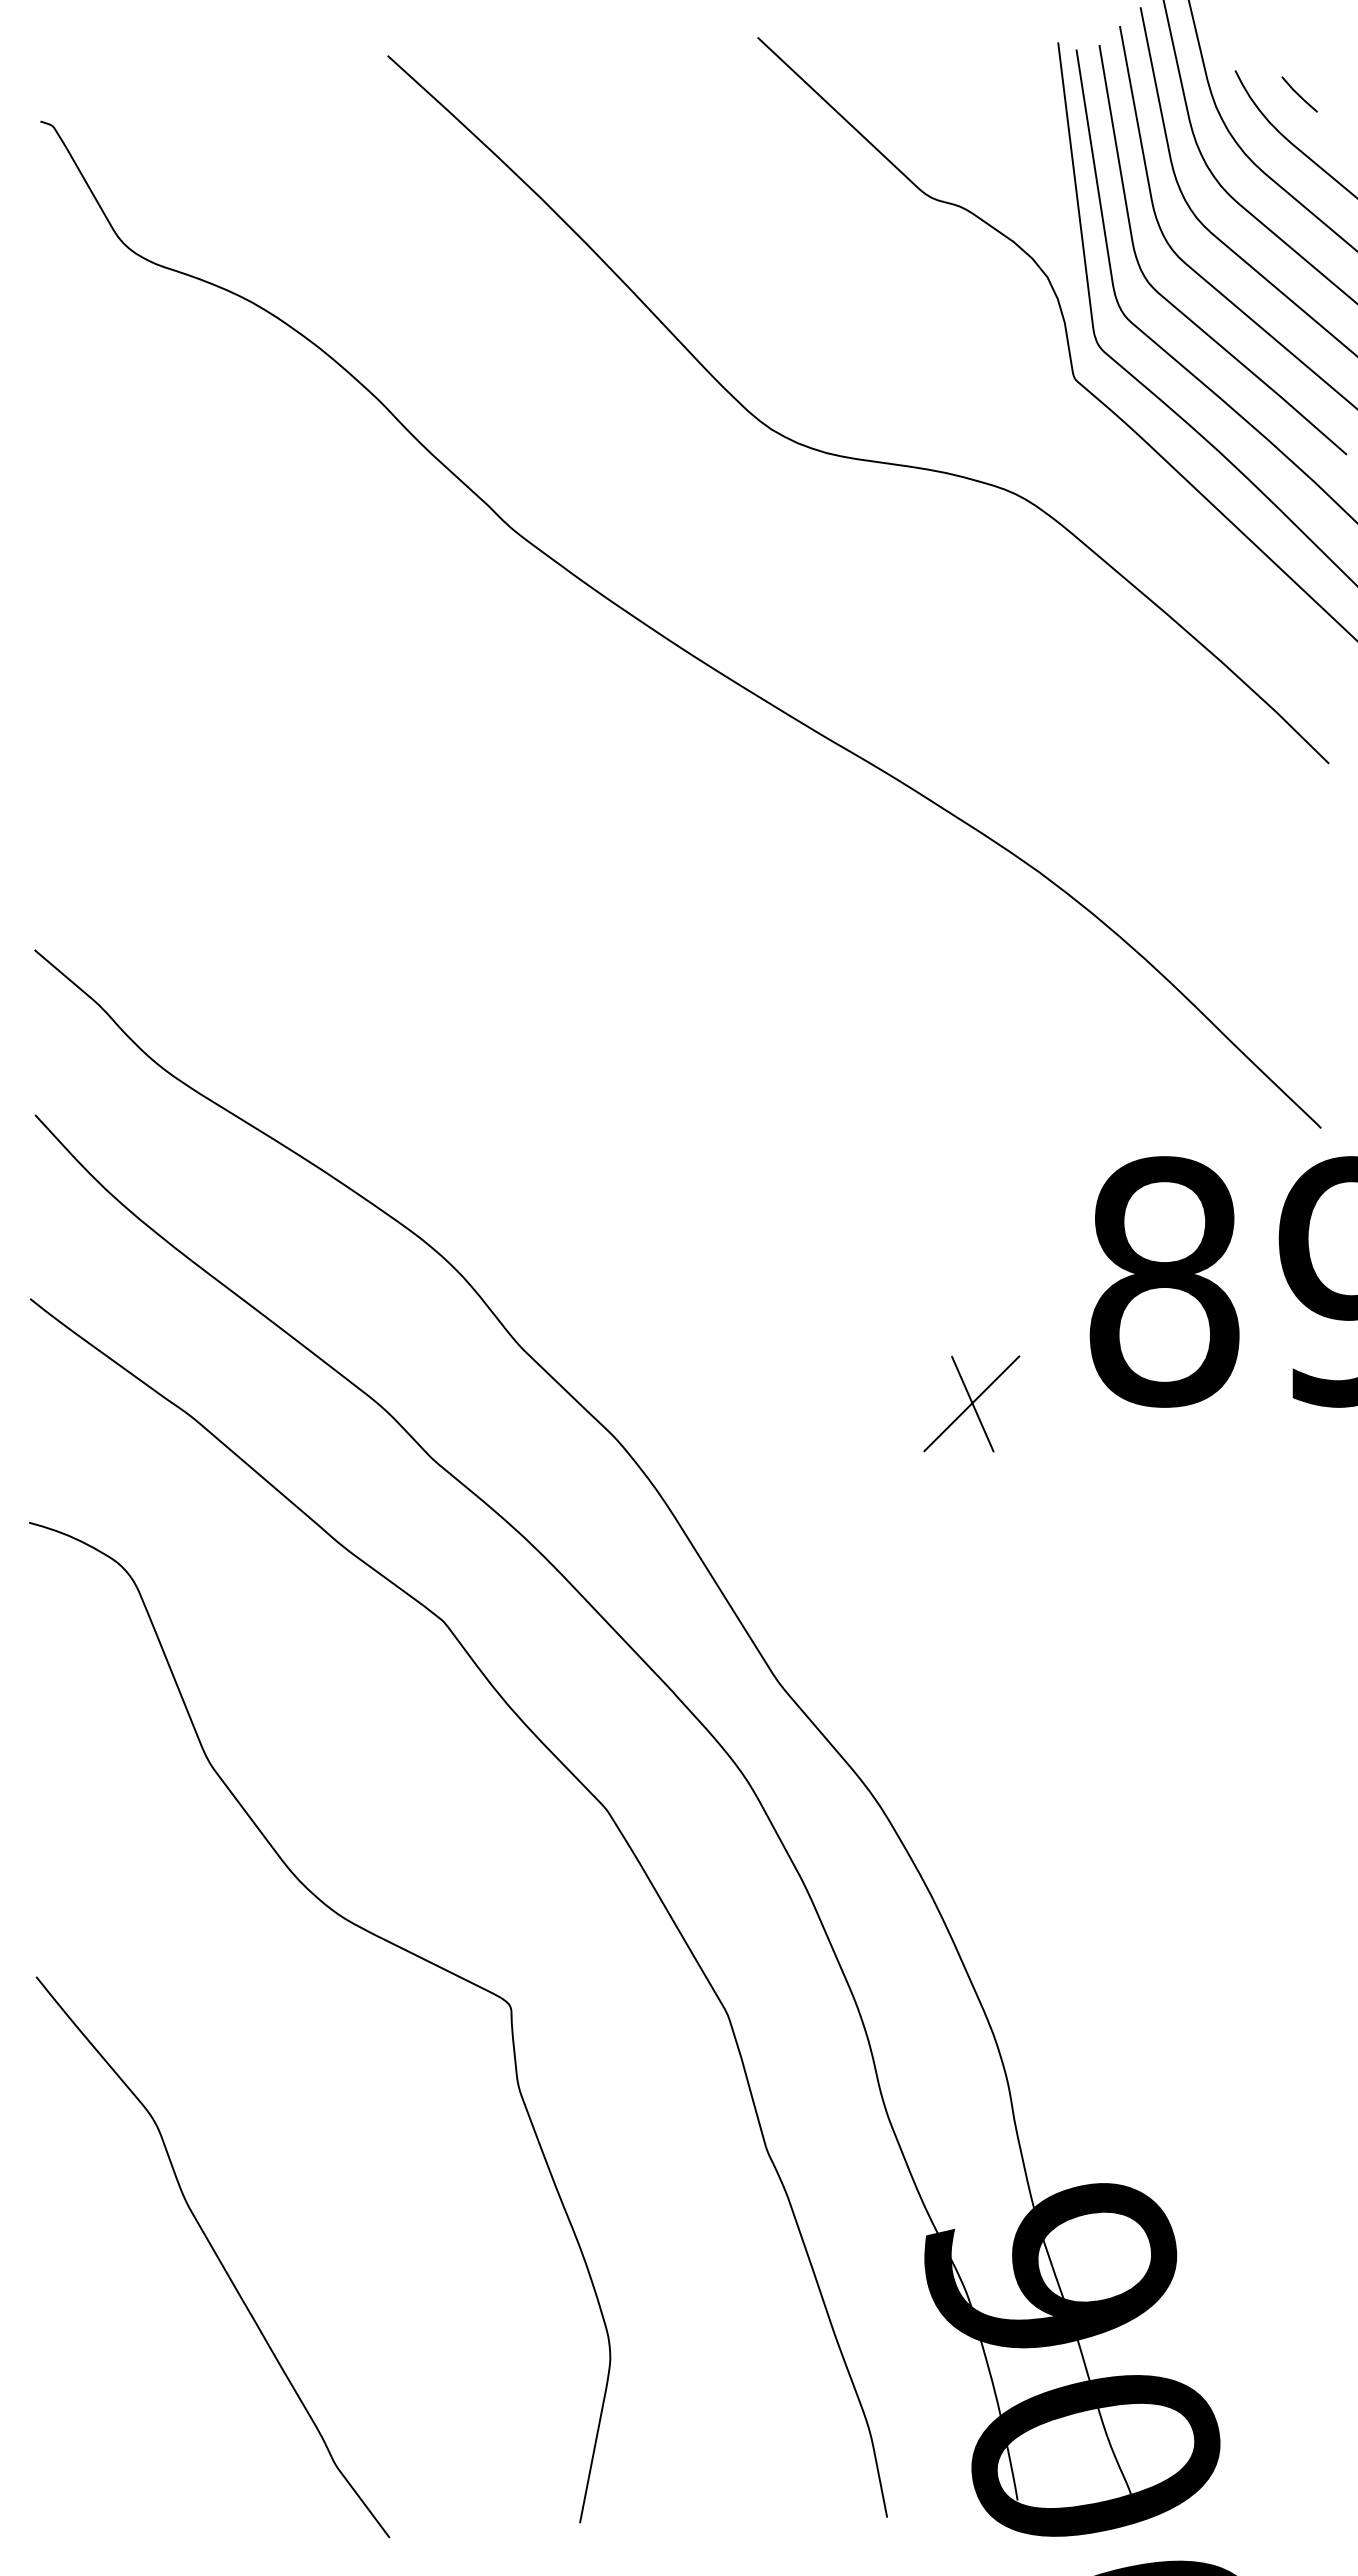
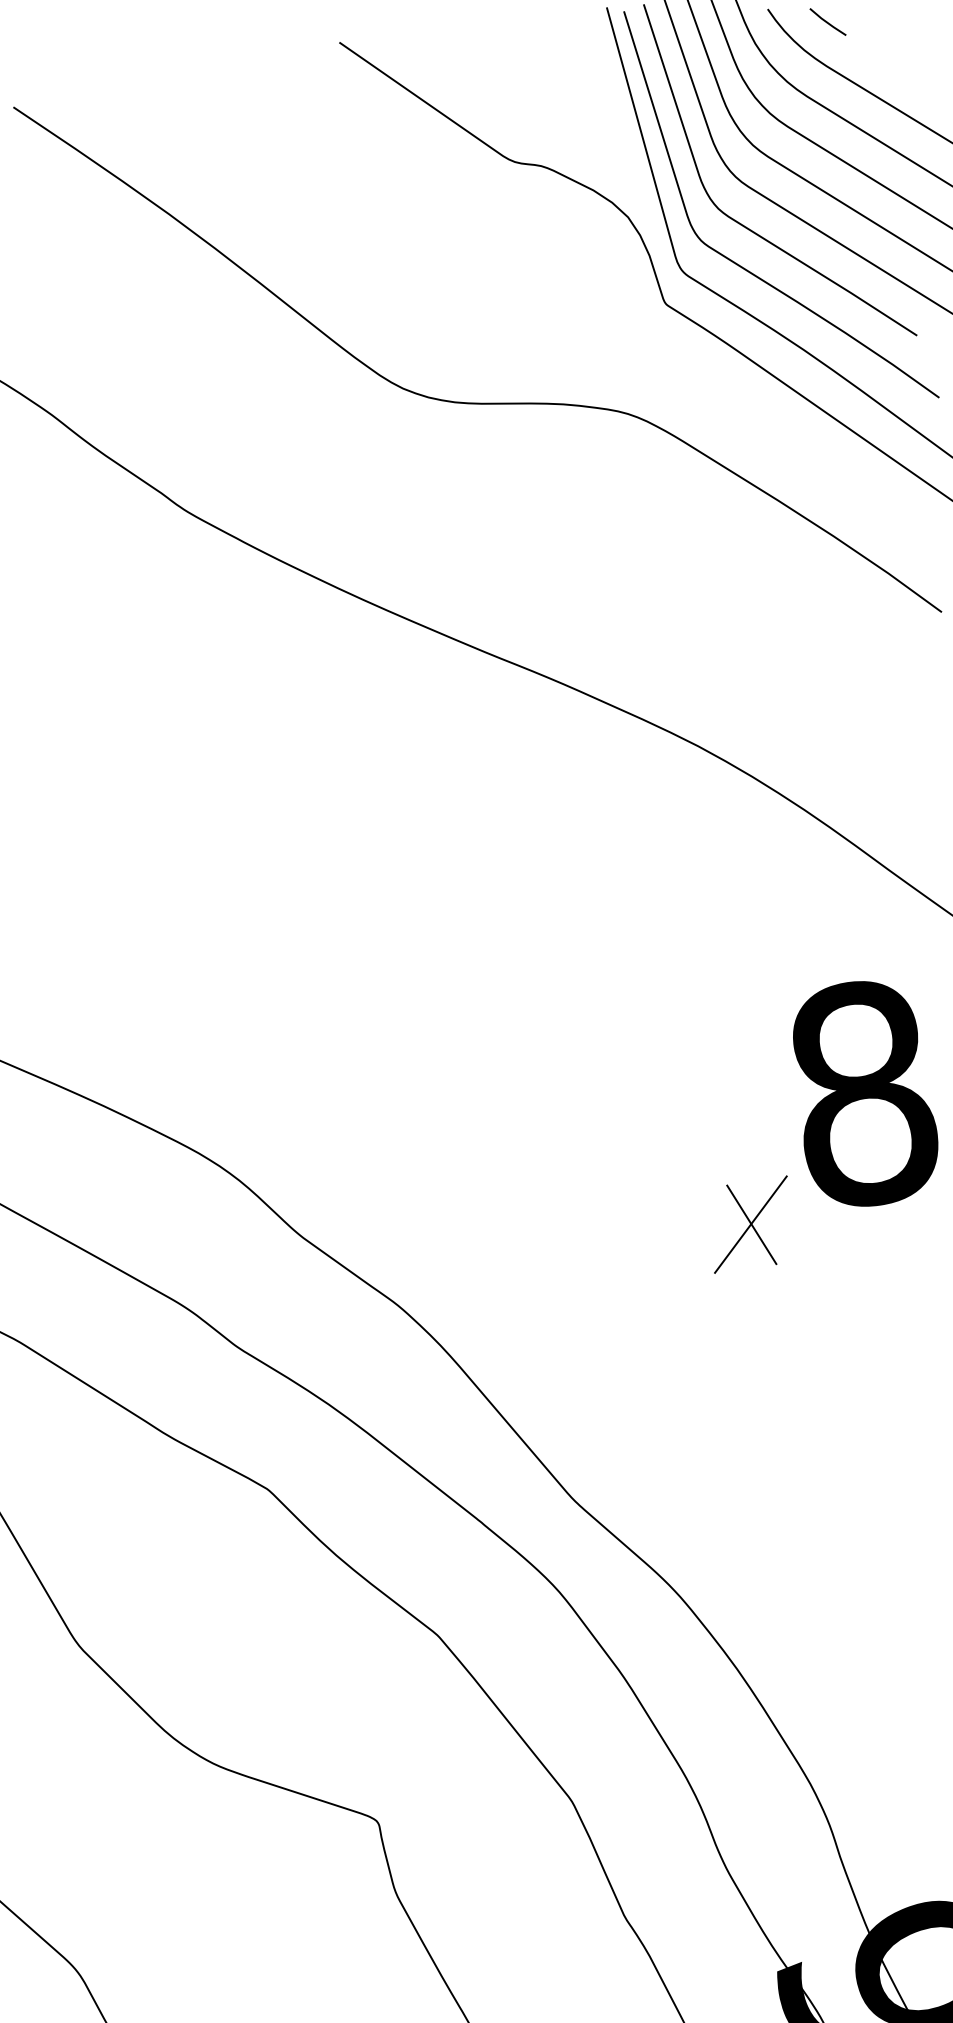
part: (971, 1403) -> (750, 1224), moved

